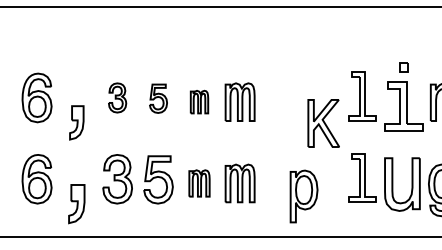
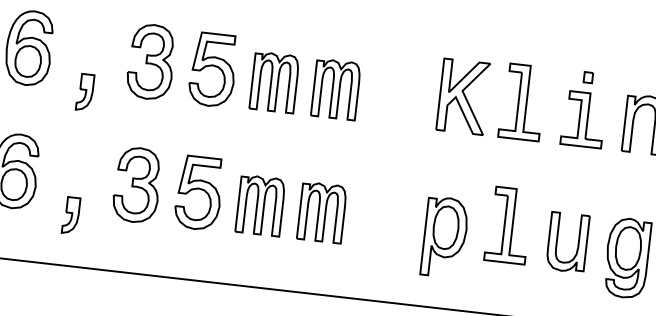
part: (403, 96) -> (584, 109), size x0.71
part: (117, 97) -> (151, 61), size x1.67
part: (158, 98) -> (213, 69), size x1.67
part: (199, 101) -> (274, 81), size x1.67
part: (76, 122) -> (84, 92), size x0.71
part: (323, 123) -> (463, 96), moved
part: (199, 183) -> (260, 205), size x1.43
part: (402, 184) -> (567, 242), size x0.71
part: (303, 196) -> (444, 237), moved
part: (76, 203) -> (70, 214), size x0.62

